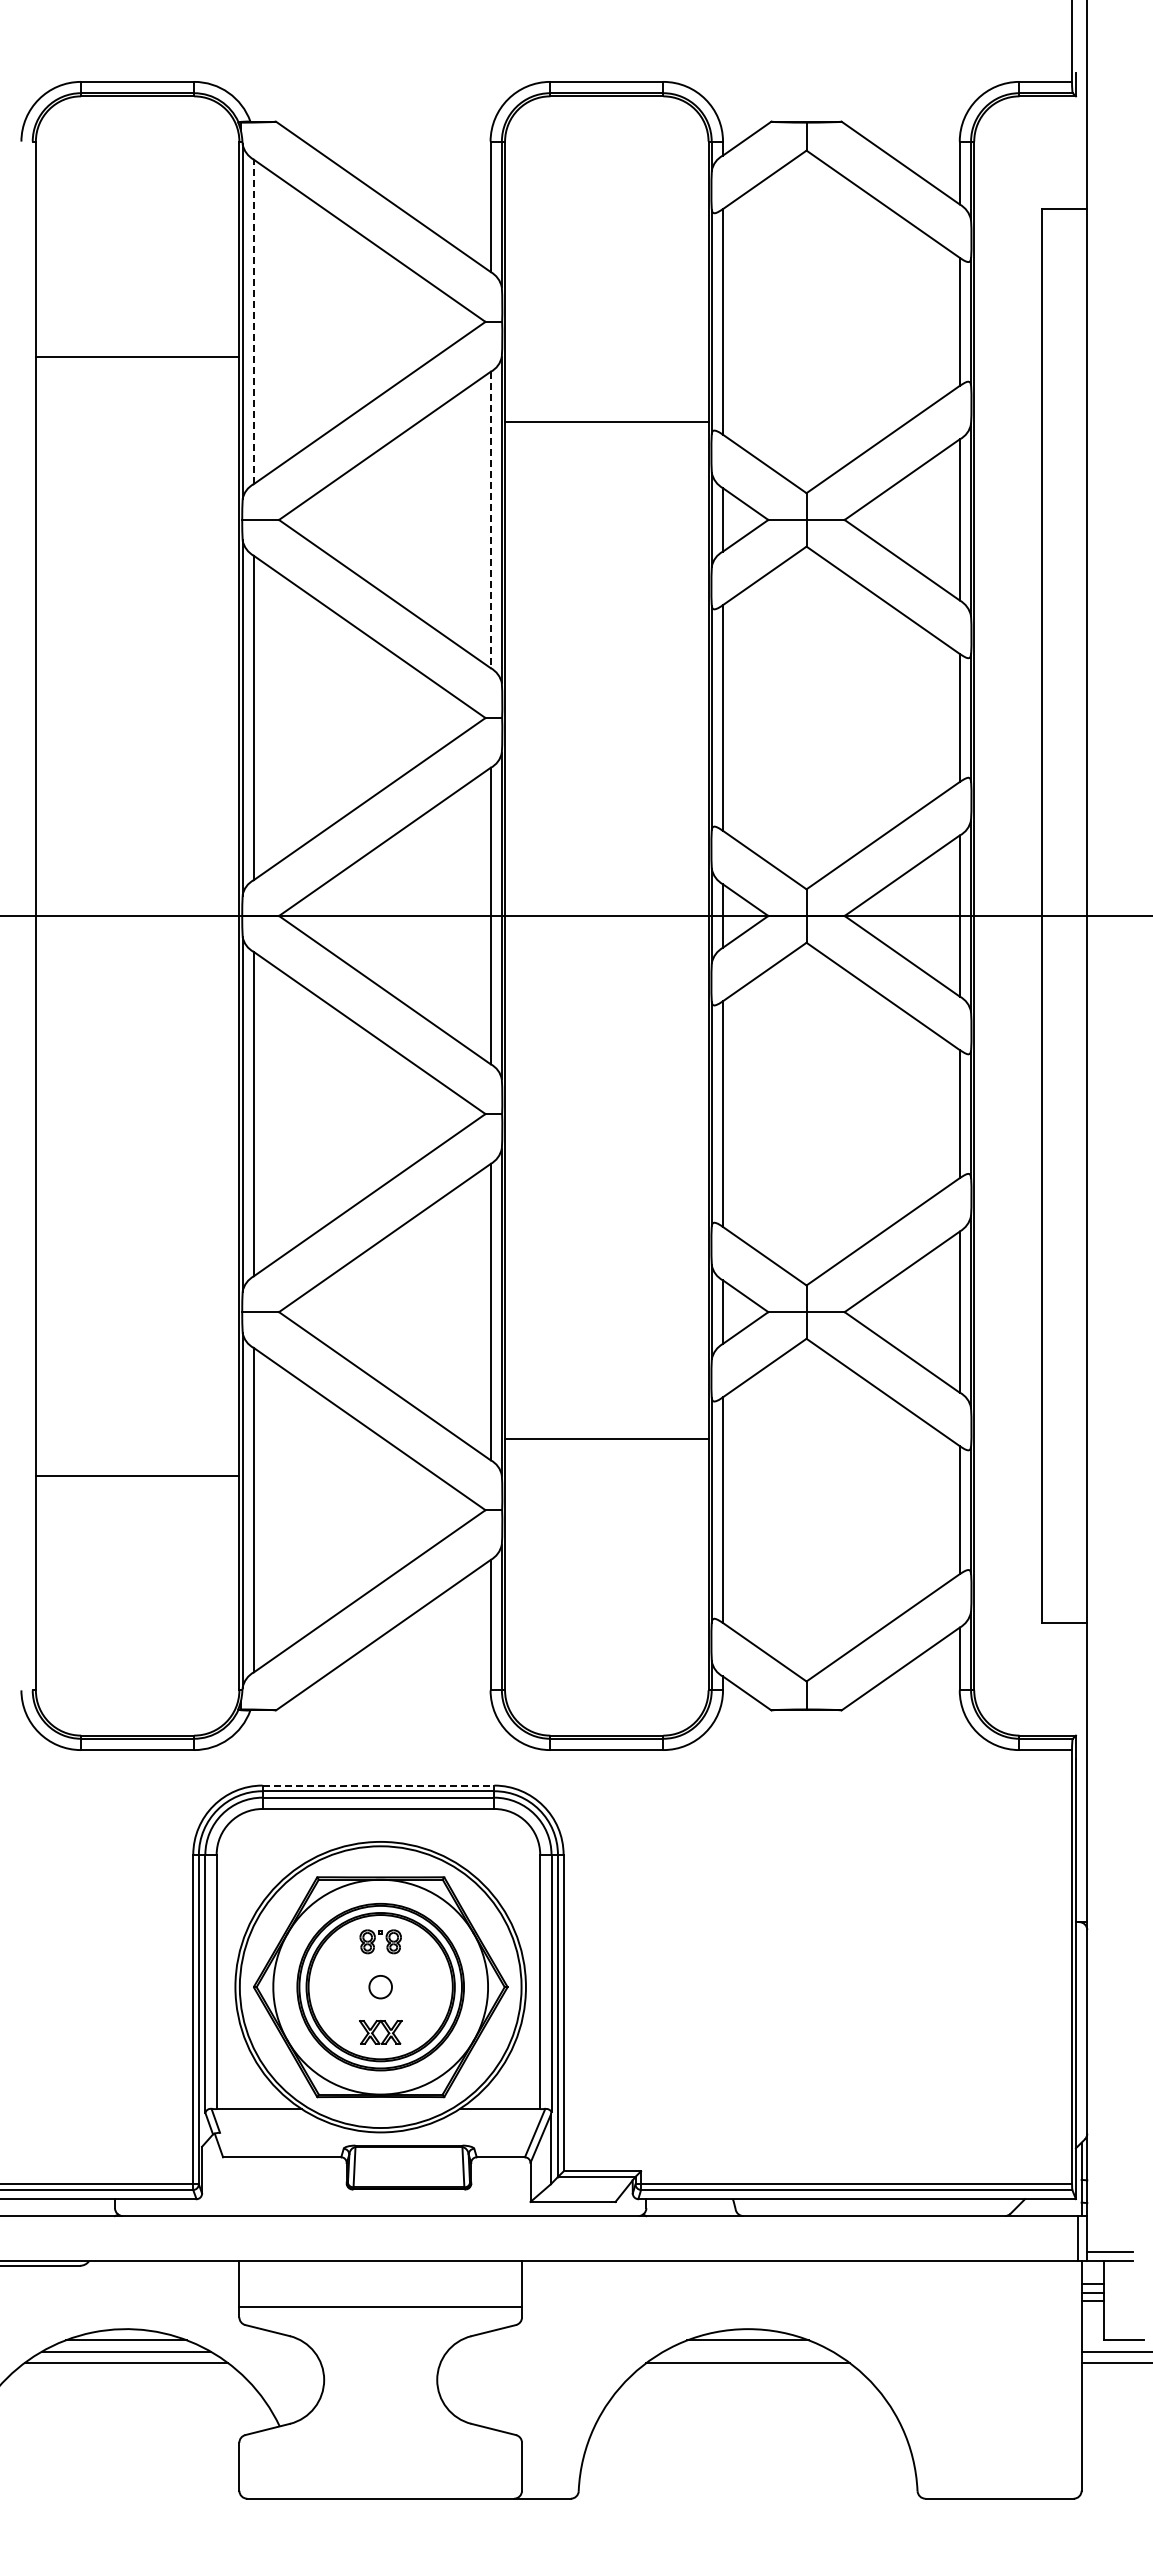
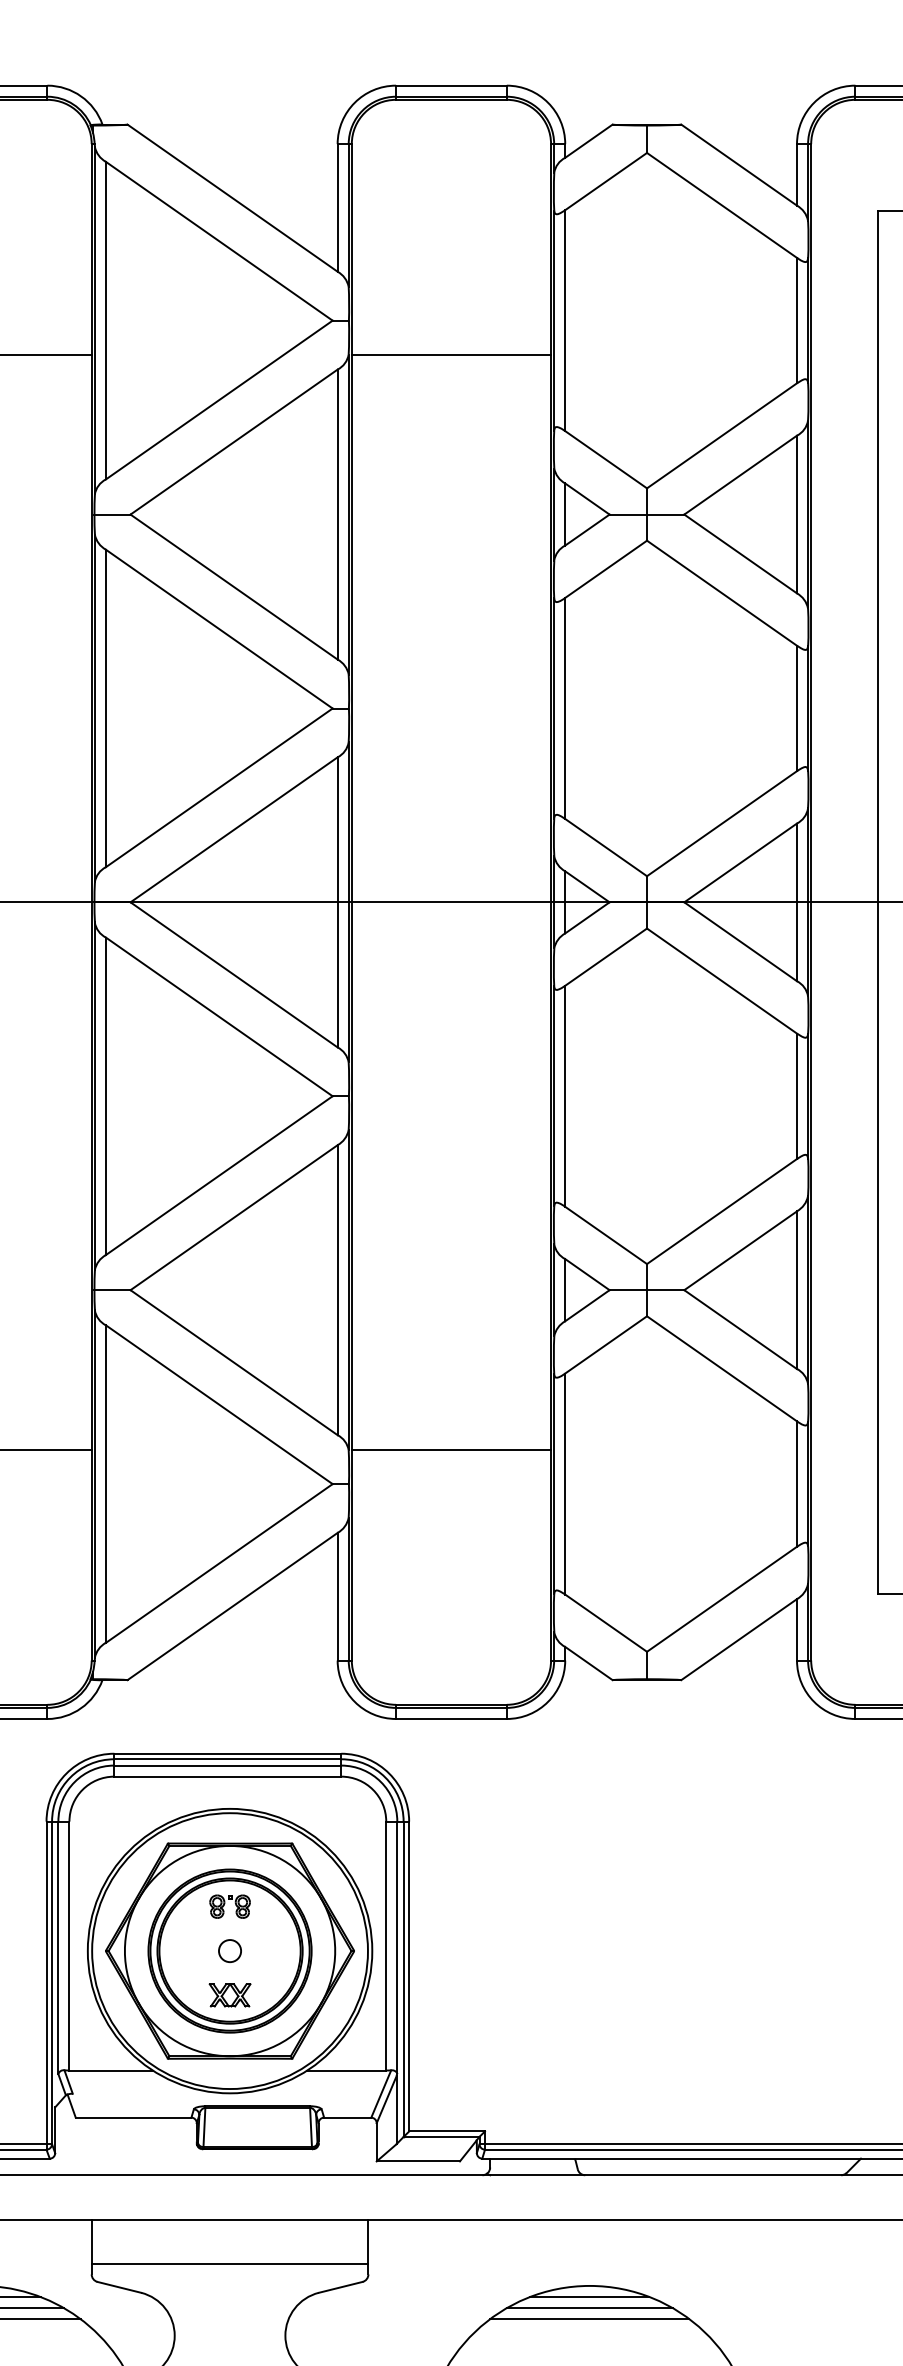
line: (253, 321) -> (105, 320), dashed -> solid
line: (606, 421) -> (451, 354), moved
line: (490, 520) -> (337, 515), dashed -> solid
line: (606, 1438) -> (451, 1450), moved
line: (378, 1785) -> (227, 1753), dashed -> solid
line: (747, 2351) -> (589, 2307), added

